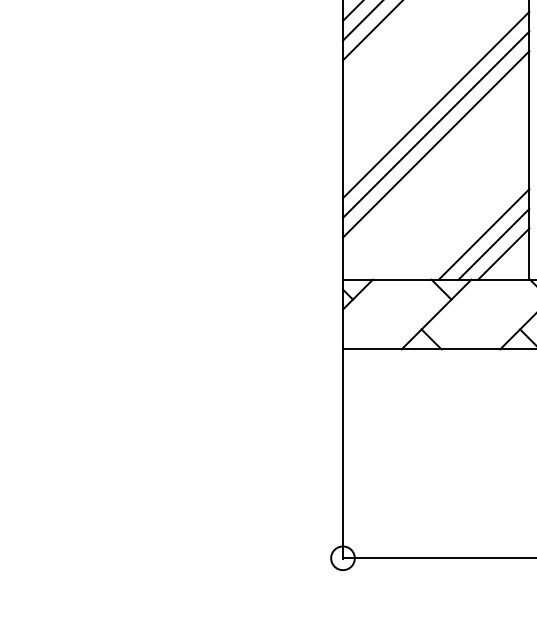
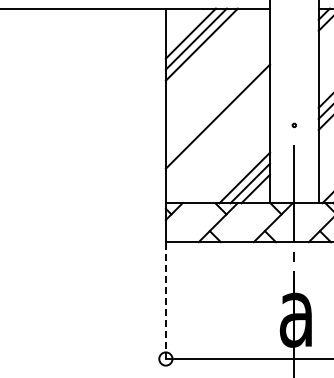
line: (435, 104) -> (217, 105), removed
line: (435, 144) -> (217, 127), removed
line: (342, 455) -> (165, 301), solid -> dashed

